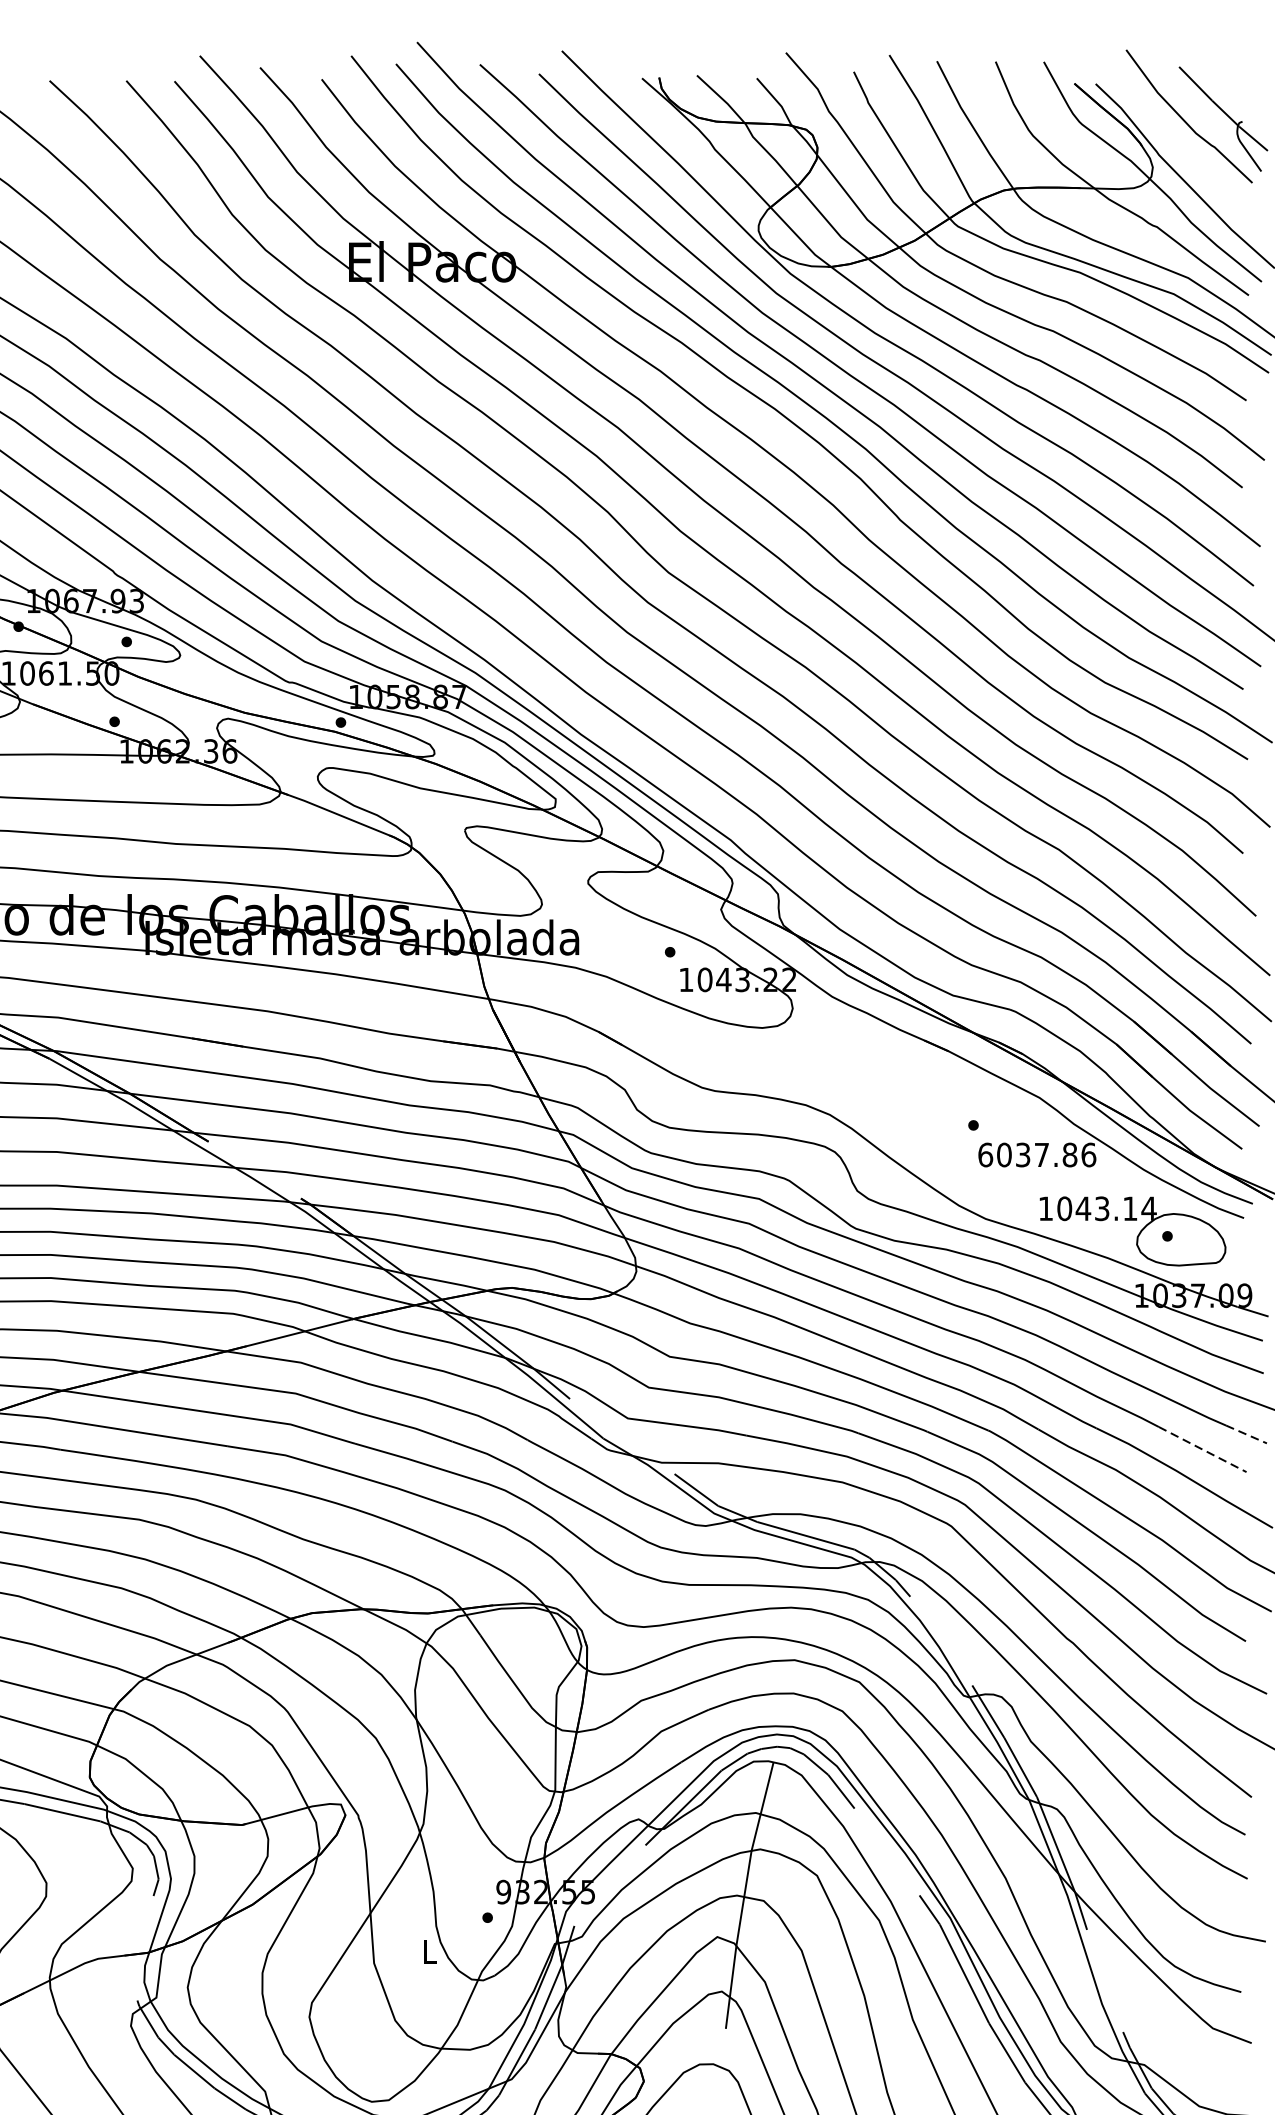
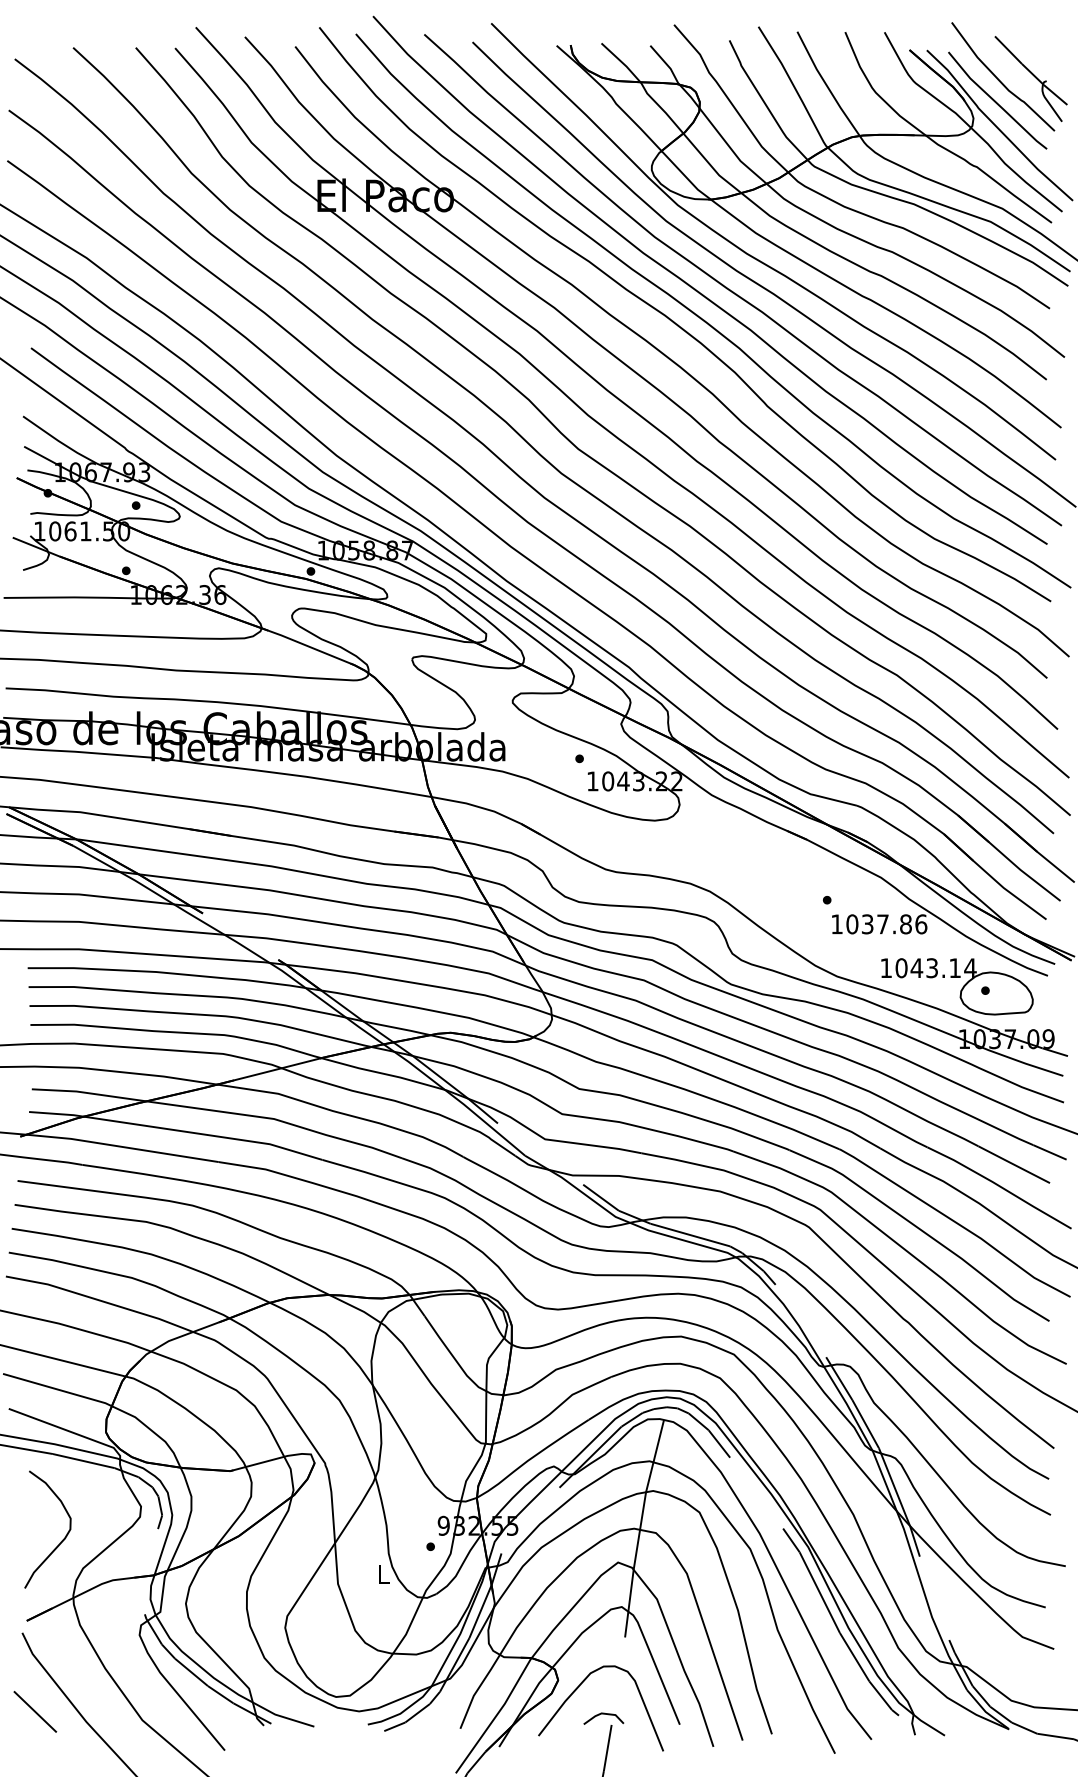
line: (1181, 146) -> (996, 101), added
text: (986, 1155) -> (837, 924), 6037.86 -> 1037.86
line: (1247, 1434) -> (1050, 1152), dashed -> solid
line: (1201, 1449) -> (1013, 1164), dashed -> solid

